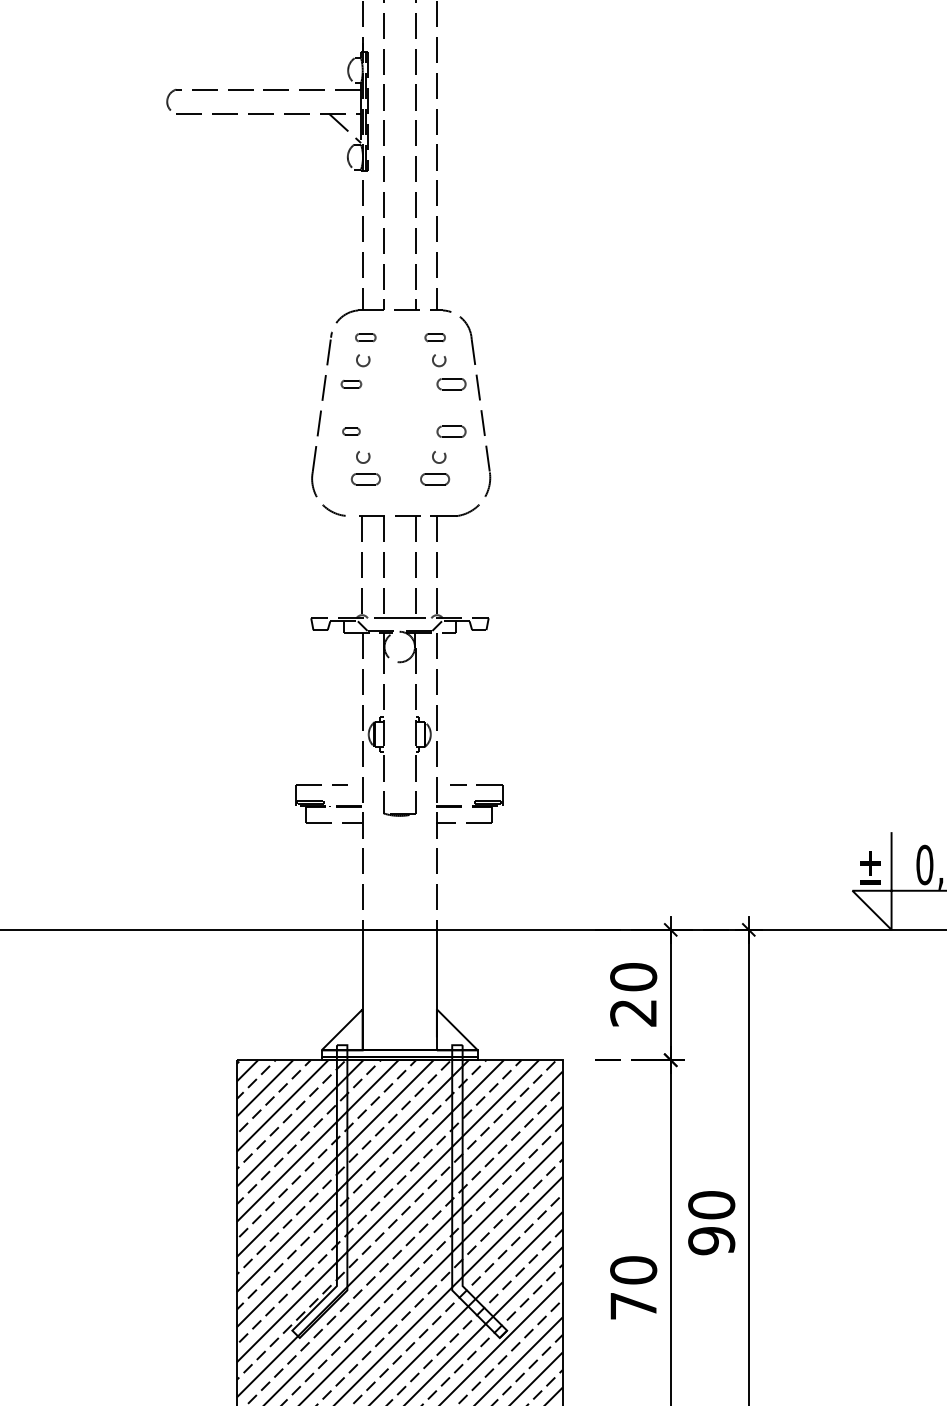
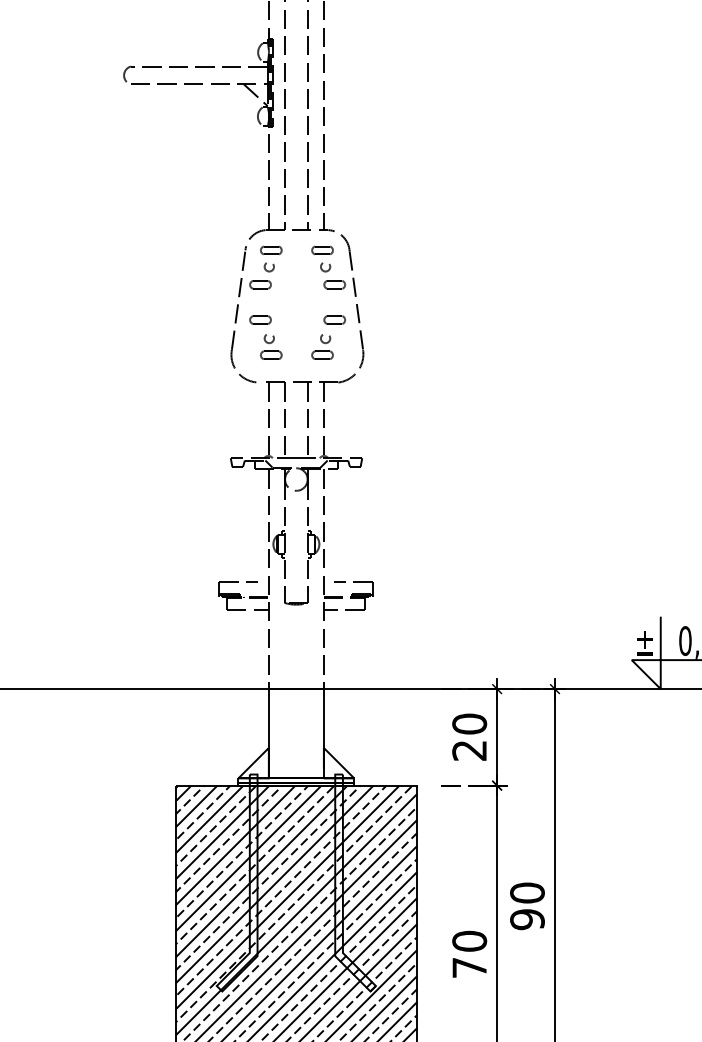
part: (365, 337) -> (270, 250), size x1.43
part: (435, 337) -> (322, 250), size x1.43
part: (351, 384) -> (260, 285), size x1.43
part: (351, 431) -> (260, 319), size x1.67

